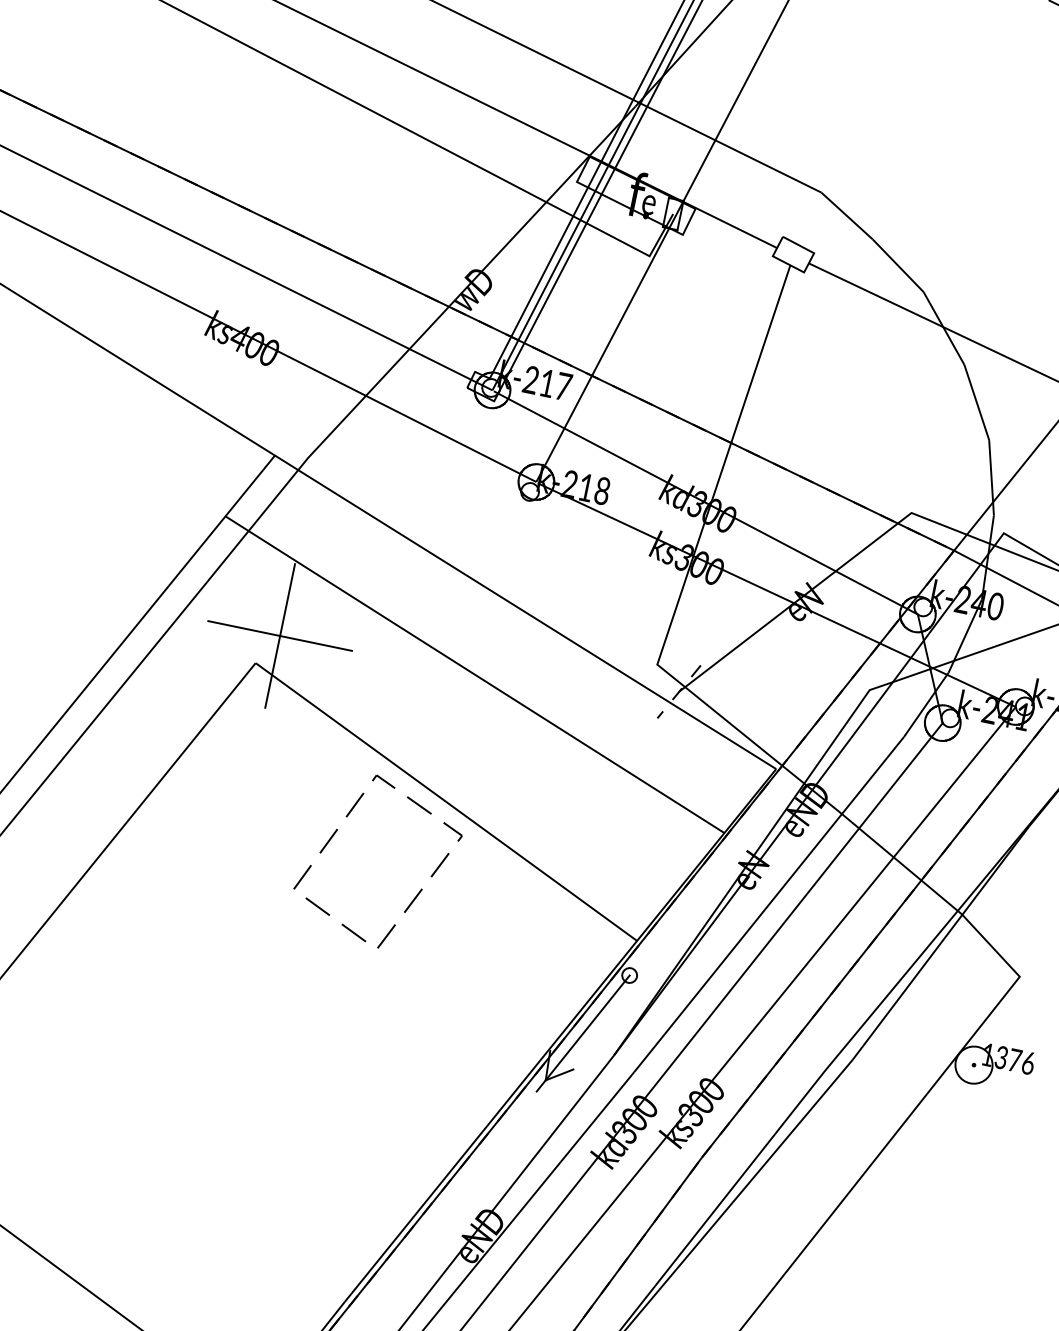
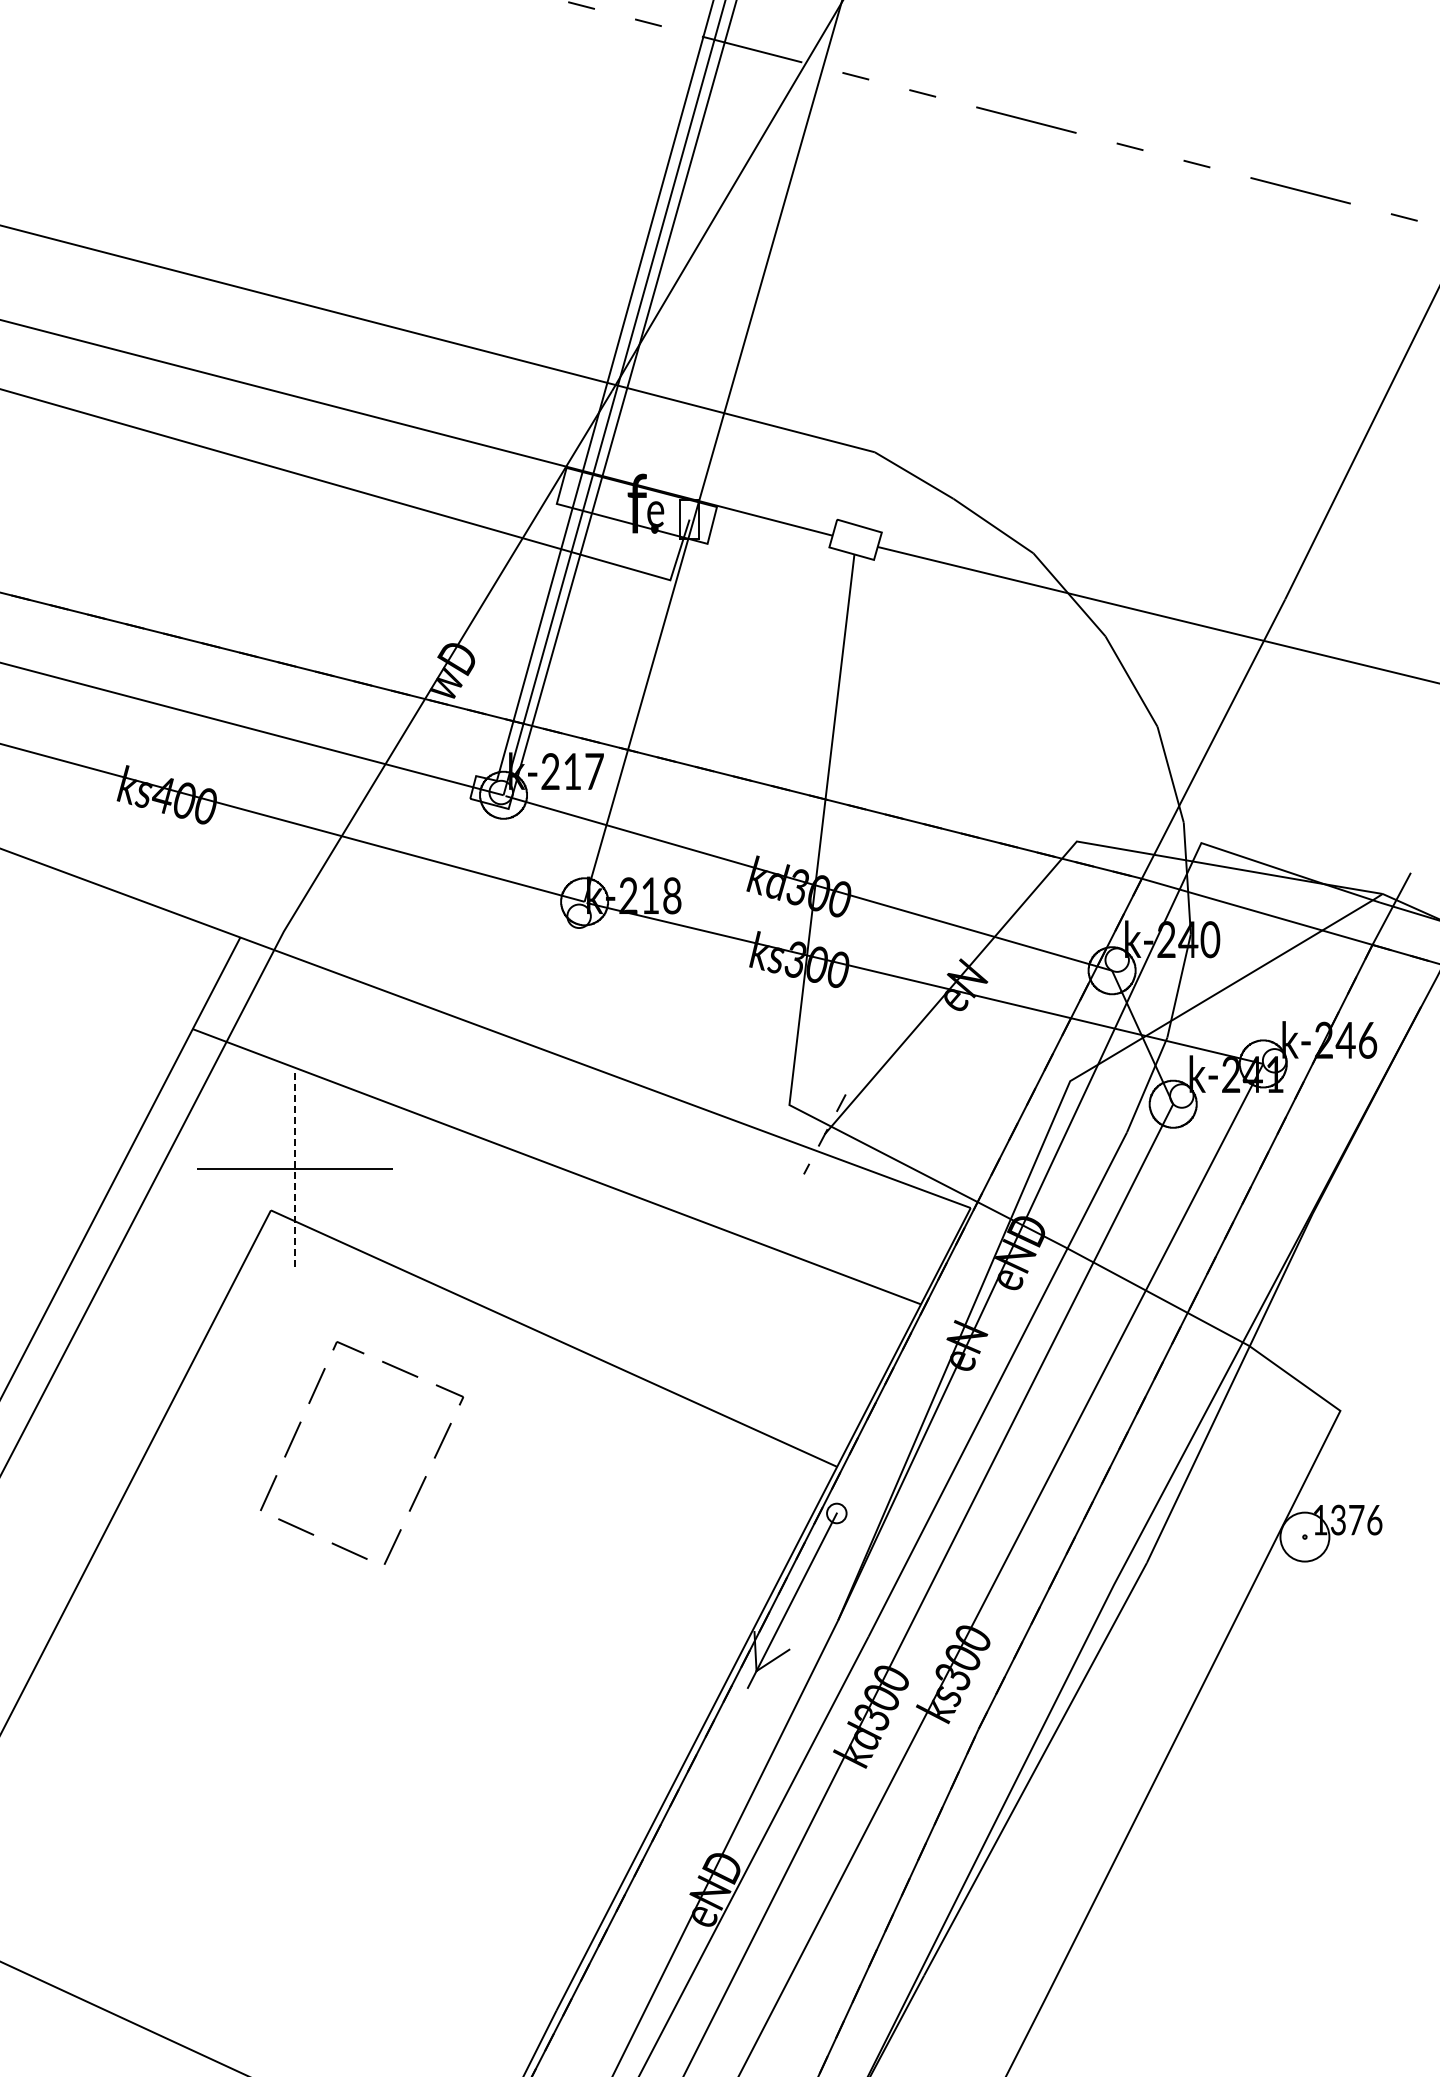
line: (280, 635) -> (295, 1168), solid -> dashed
part: (418, 892) -> (422, 1481), moved

